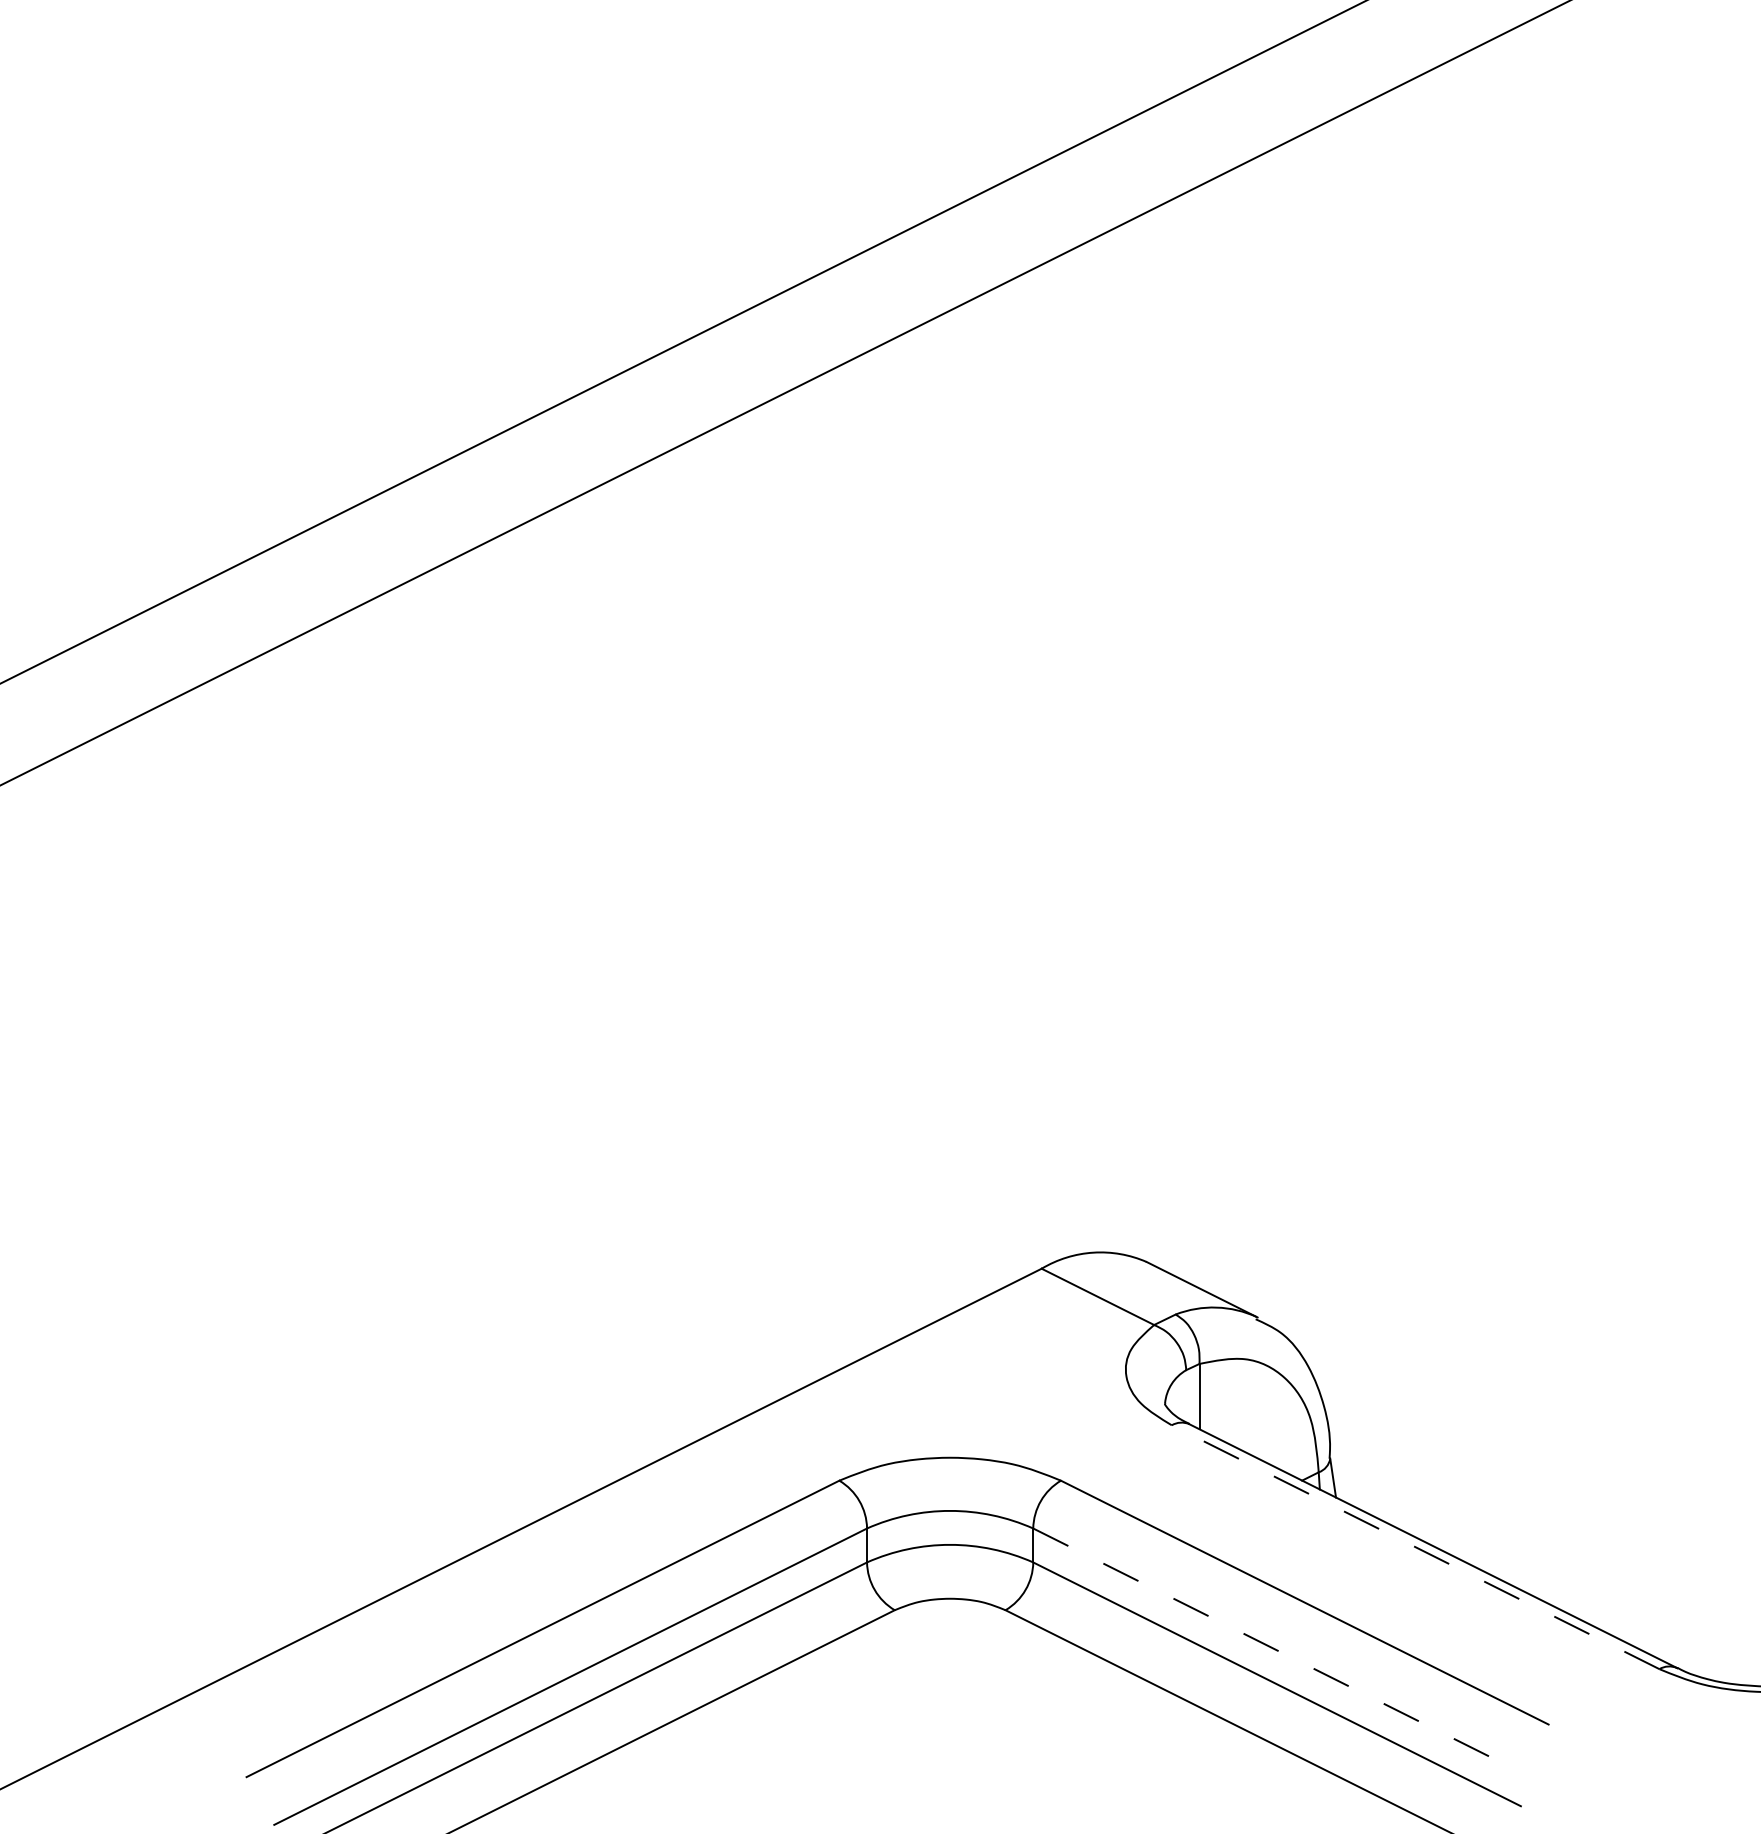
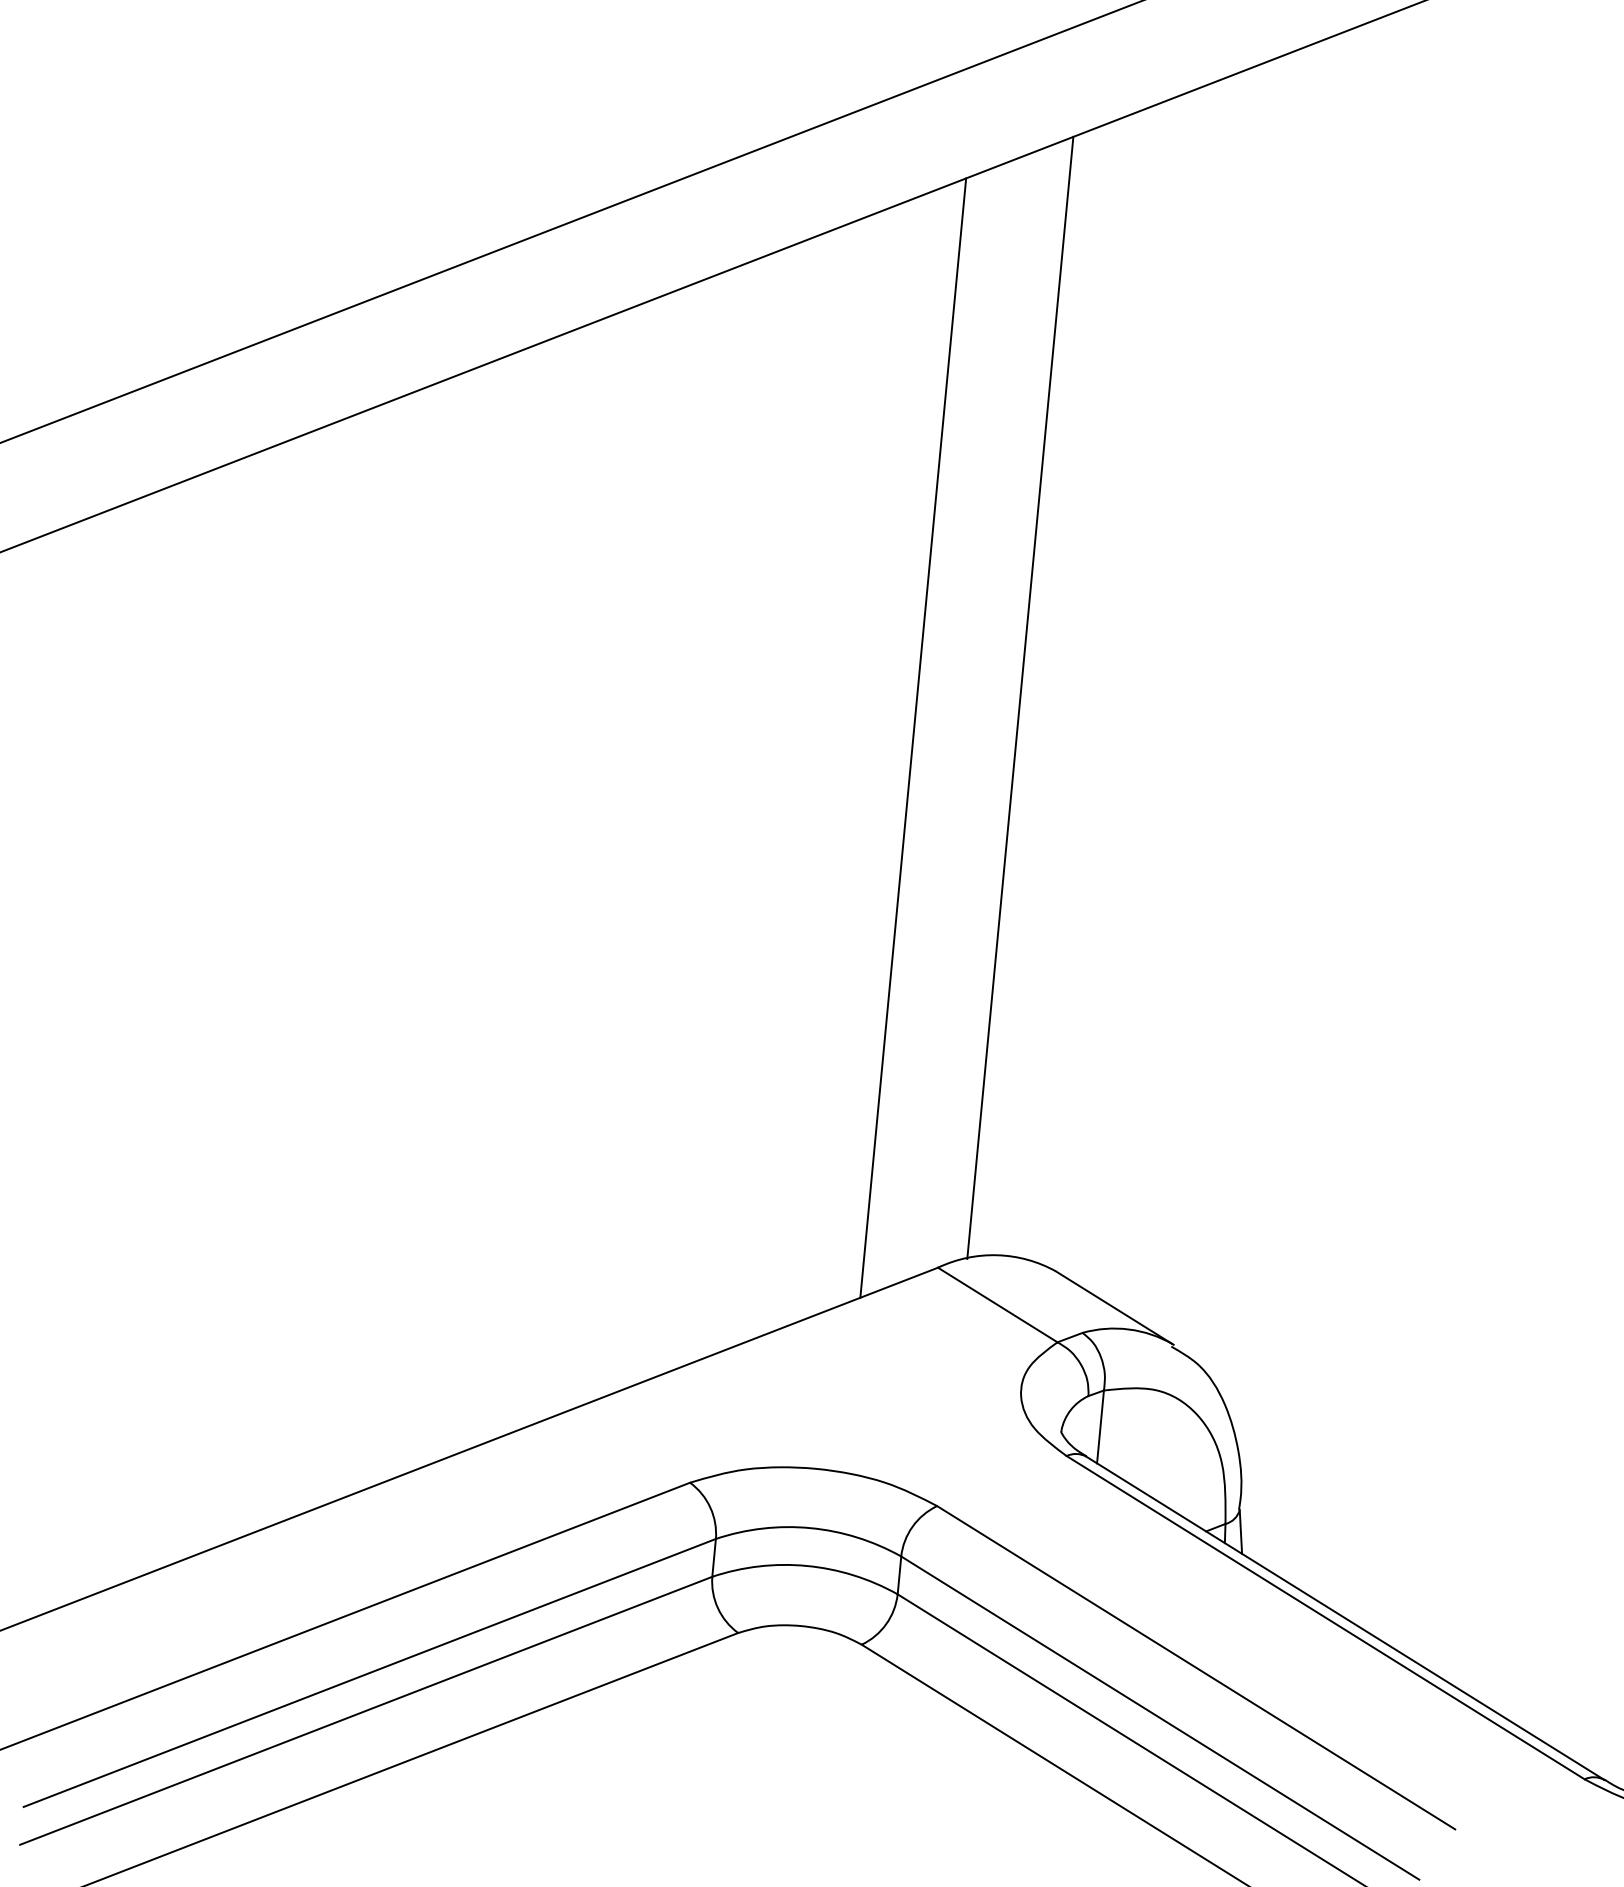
line: (1066, 755) -> (1019, 698), added
line: (975, 799) -> (913, 737), added
line: (1415, 1547) -> (1325, 1617), dashed -> solid
line: (1277, 1650) -> (1160, 1718), dashed -> solid

